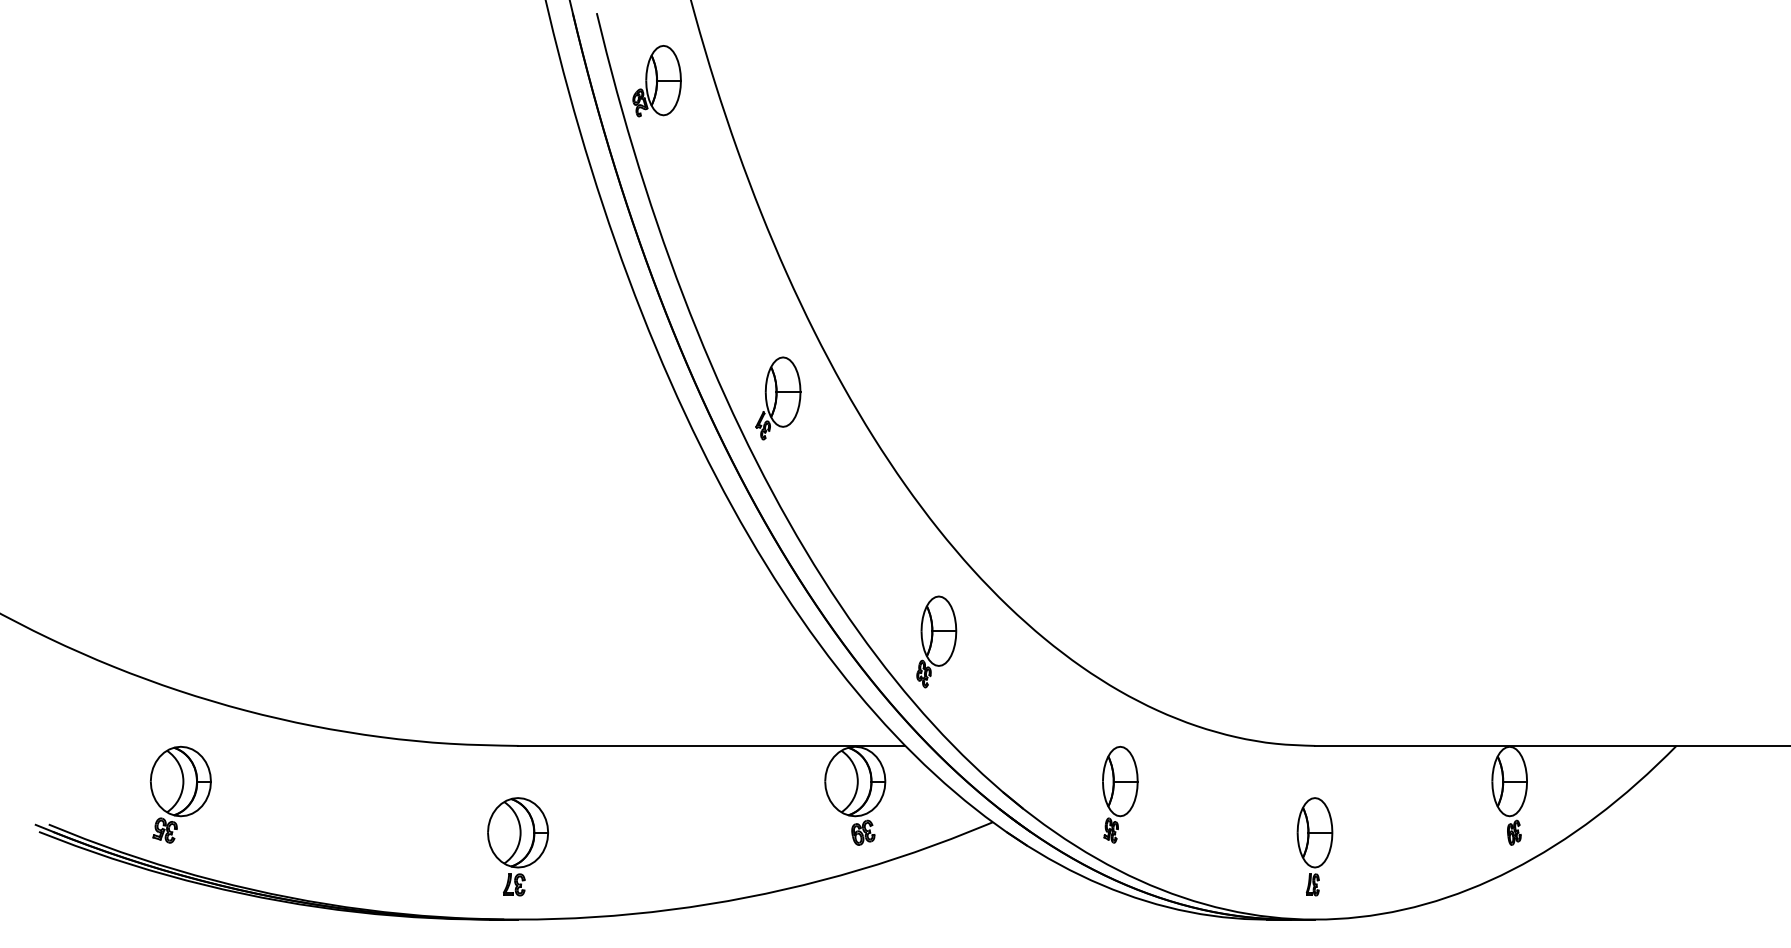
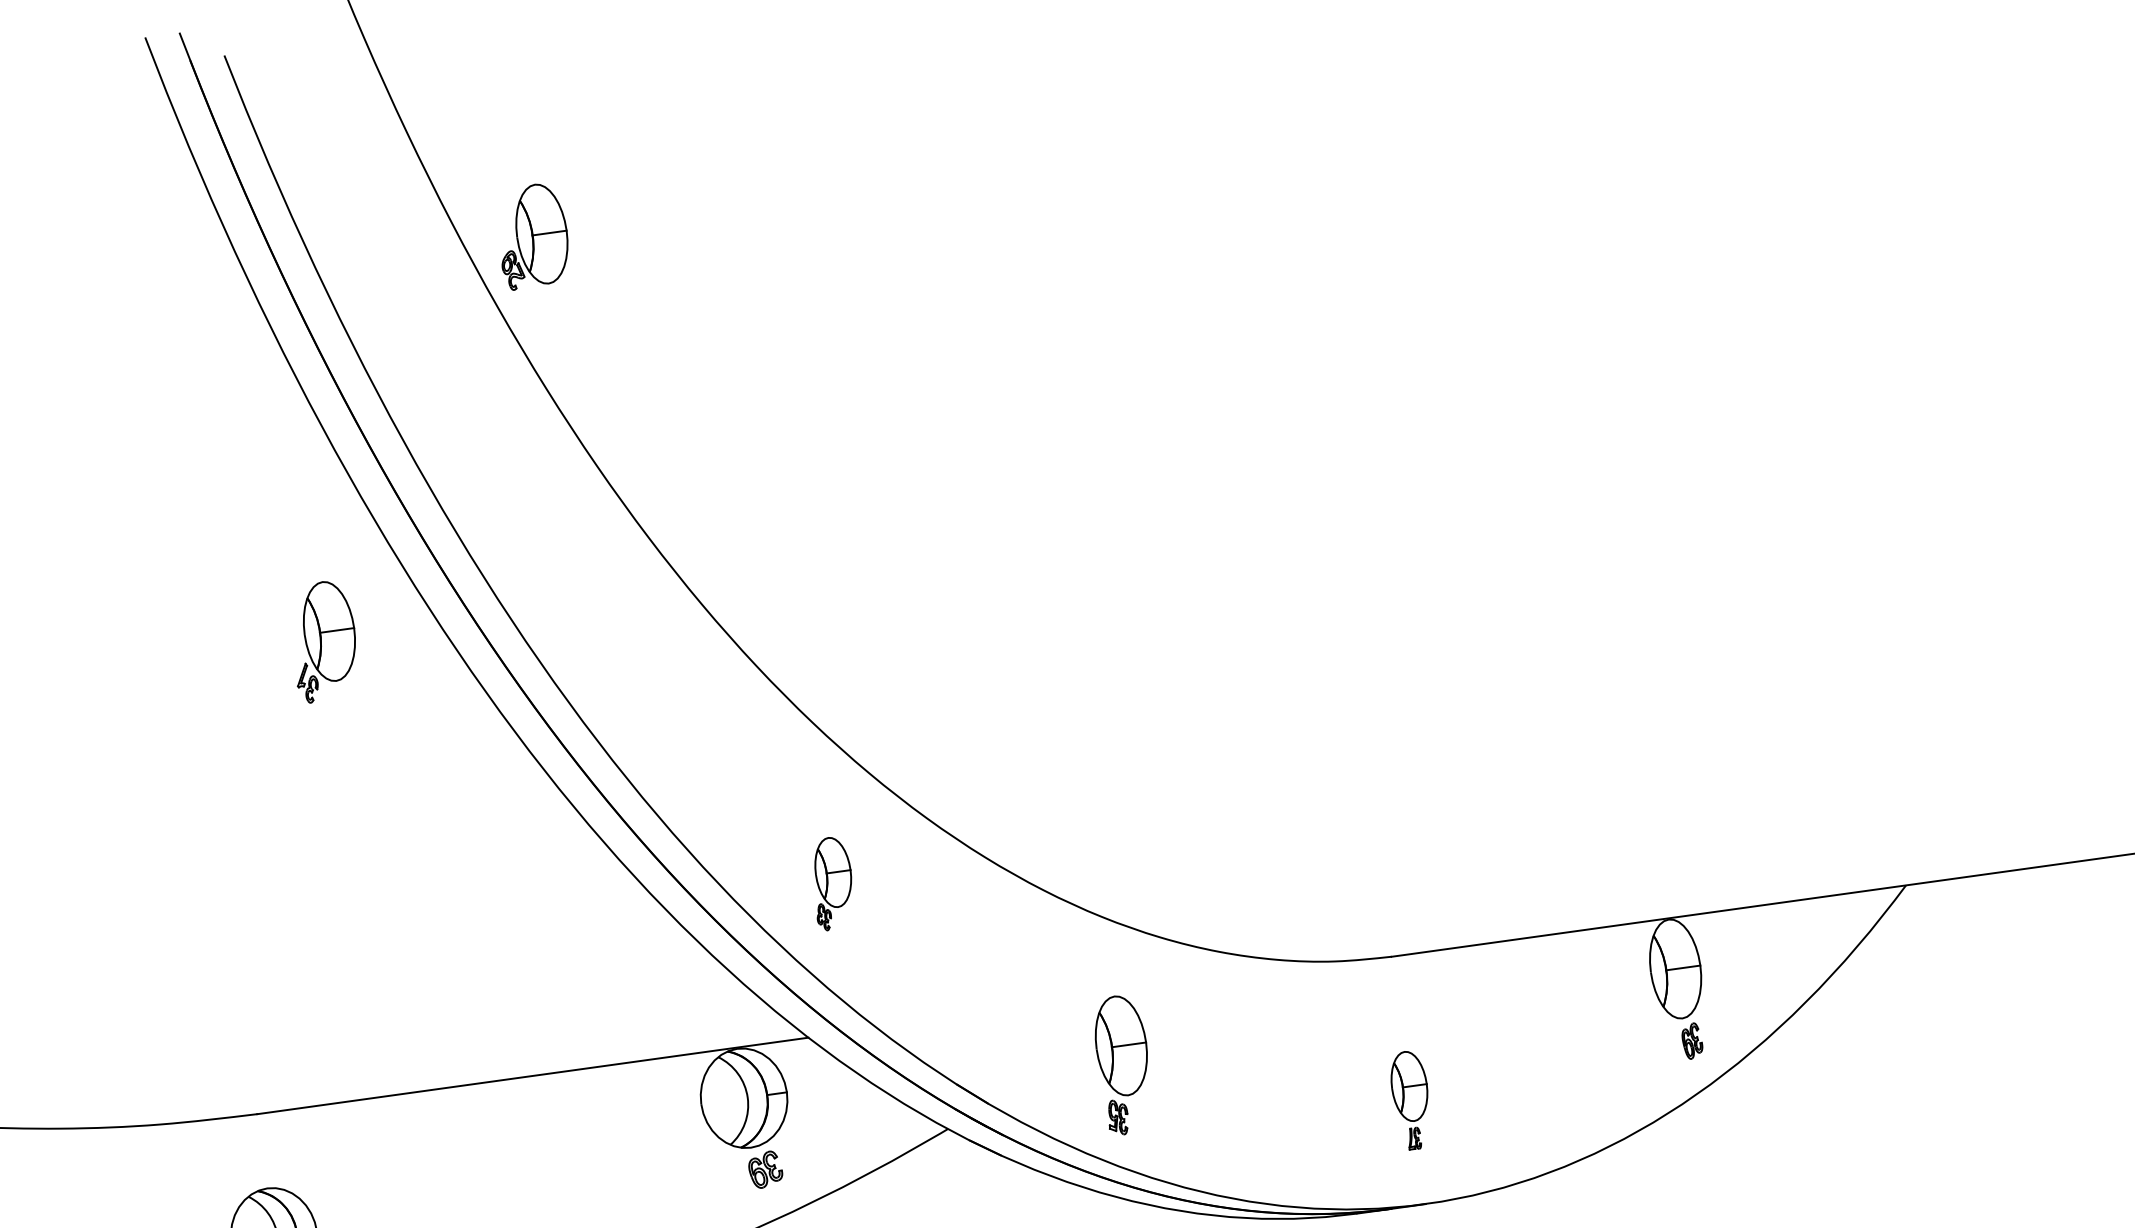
part: (656, 81) -> (532, 236), moved
part: (778, 398) -> (324, 641), moved
part: (936, 641) -> (832, 882), size x0.7
part: (1314, 846) -> (1410, 1100), size x0.7

